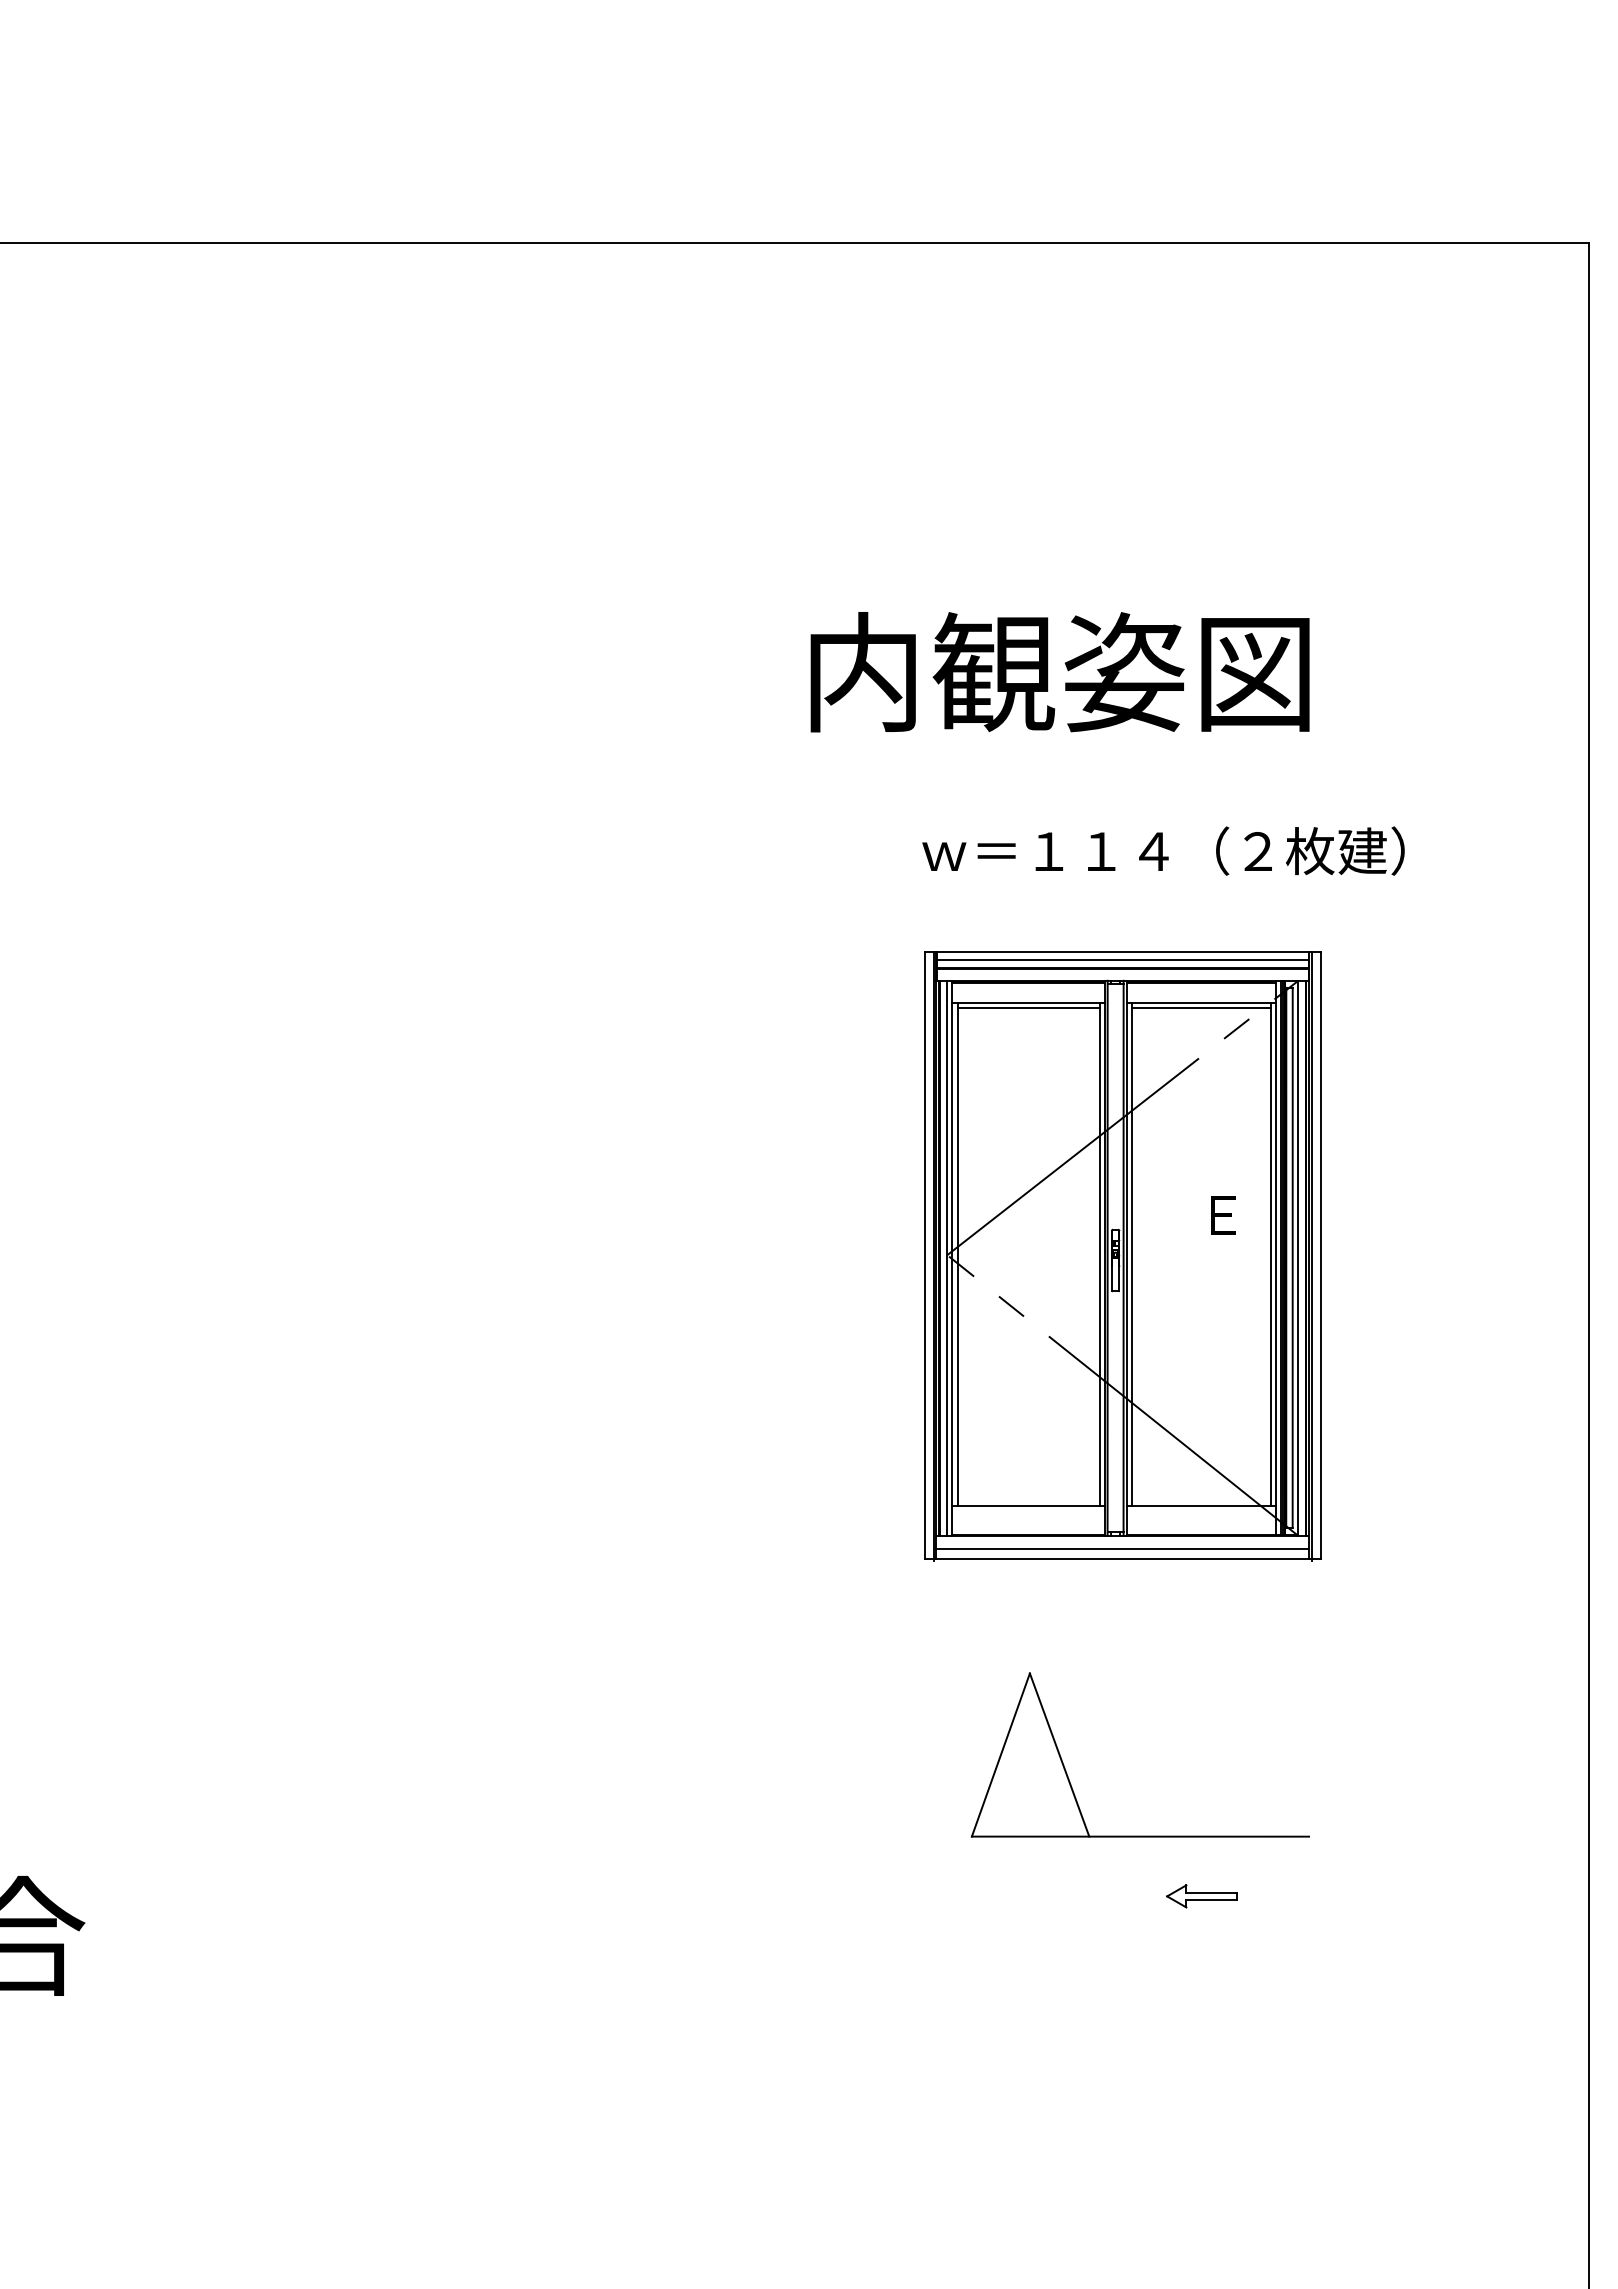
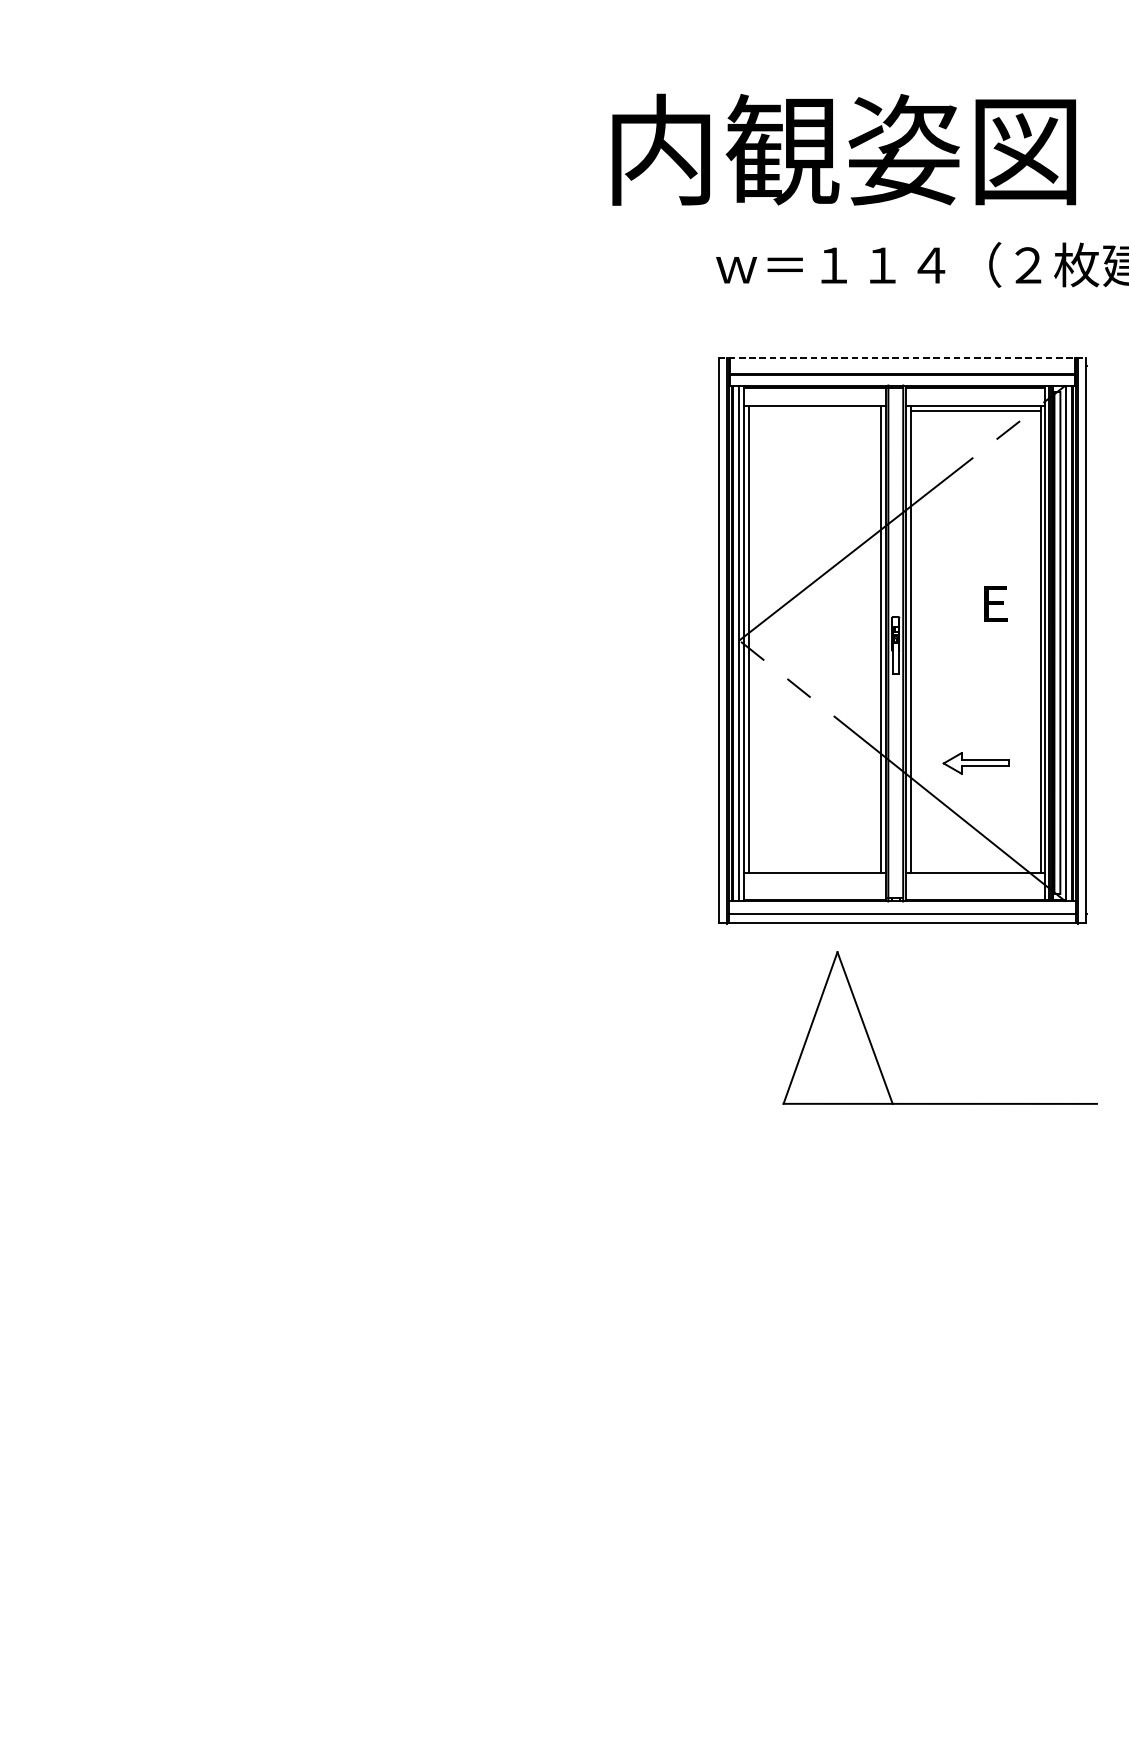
text: (1059, 672) -> (843, 150), moved
line: (1122, 951) -> (902, 358), solid -> dashed
line: (1122, 959) -> (902, 365), removed
line: (1028, 1008) -> (814, 411), removed
part: (1069, 1778) -> (874, 1049), moved
part: (1201, 1896) -> (975, 763), moved

